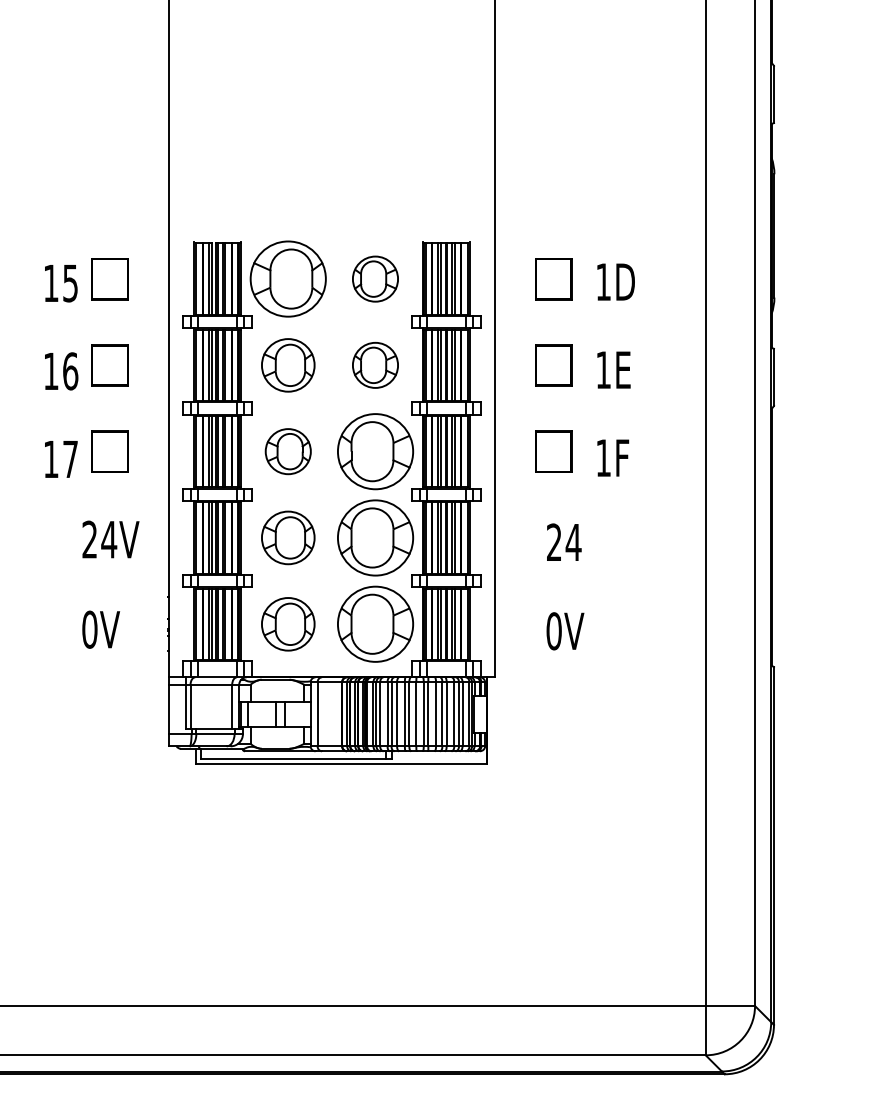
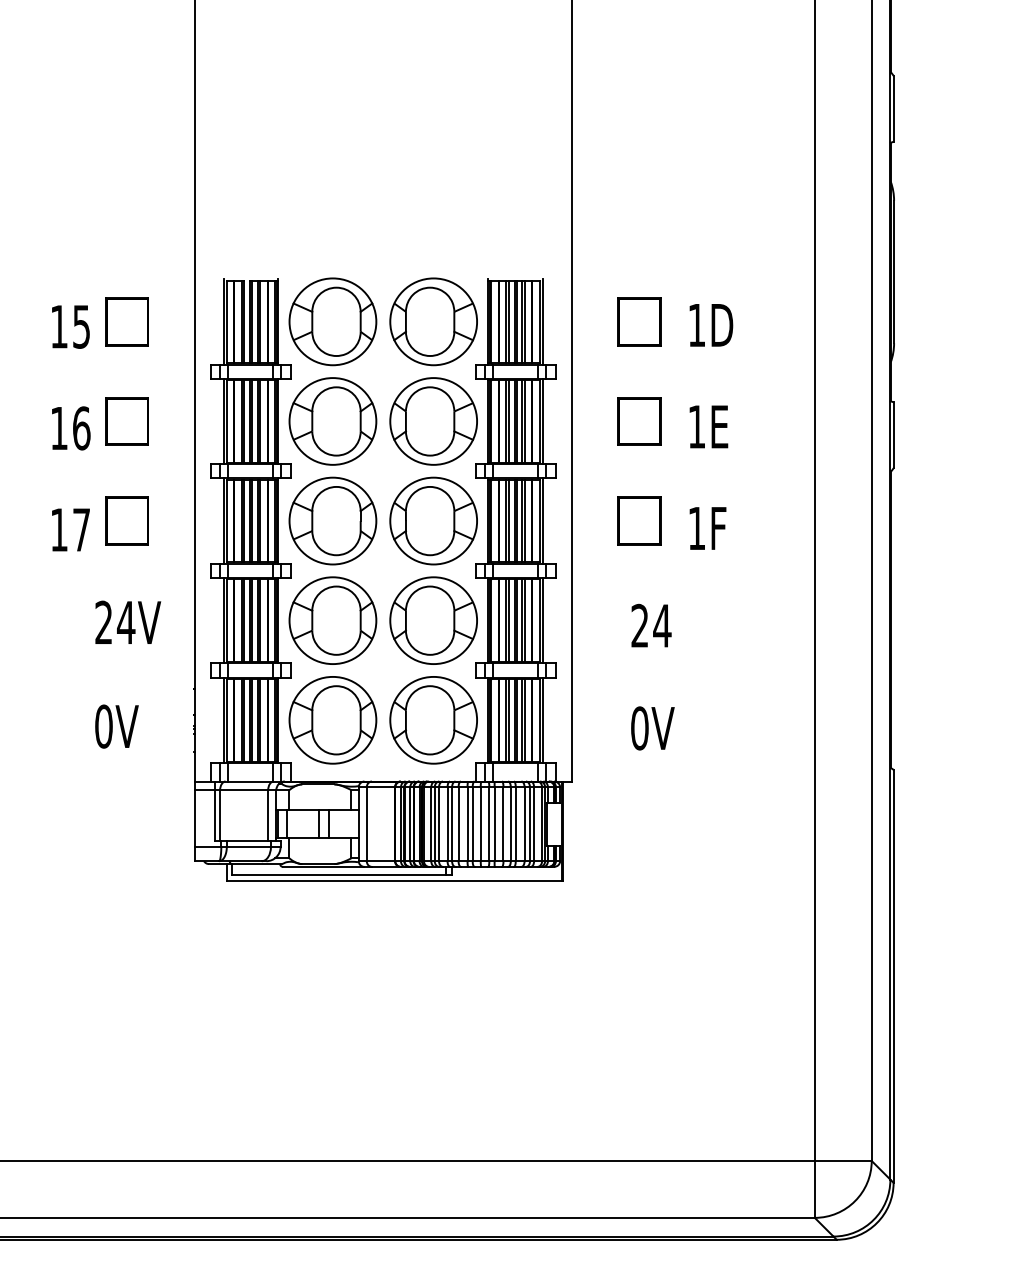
part: (375, 278) -> (433, 321), size x1.67
part: (287, 365) -> (332, 421), size x1.43
part: (375, 365) -> (433, 421), size x1.67
part: (287, 451) -> (332, 520), size x1.67
part: (287, 537) -> (332, 620), size x1.43
part: (287, 624) -> (332, 720), size x1.43

